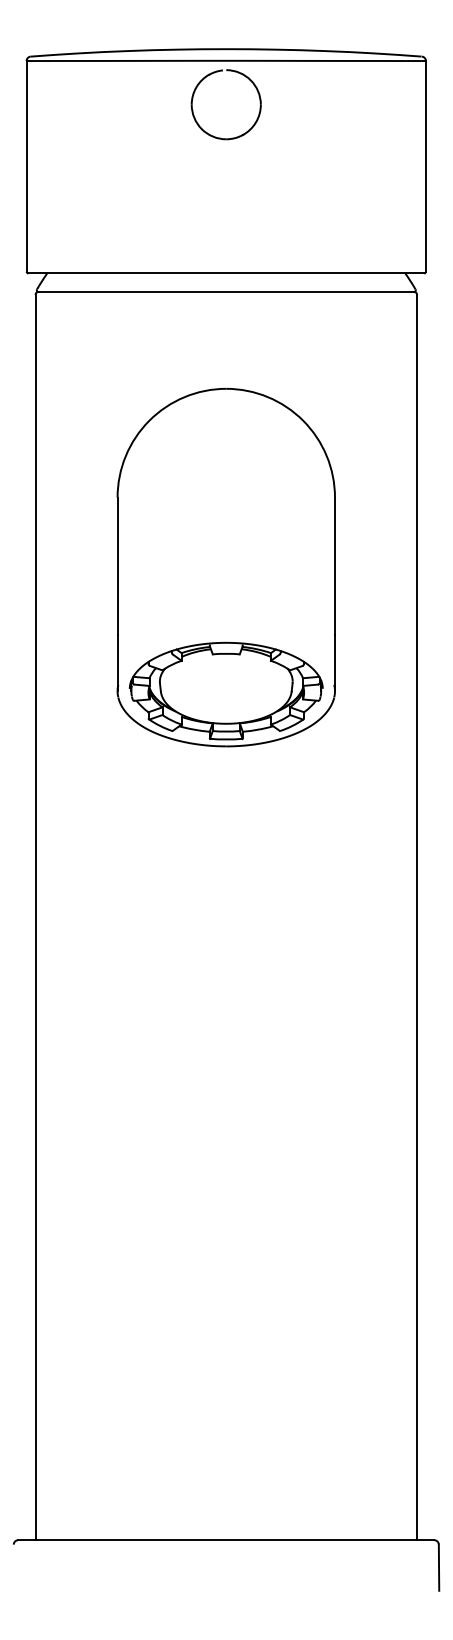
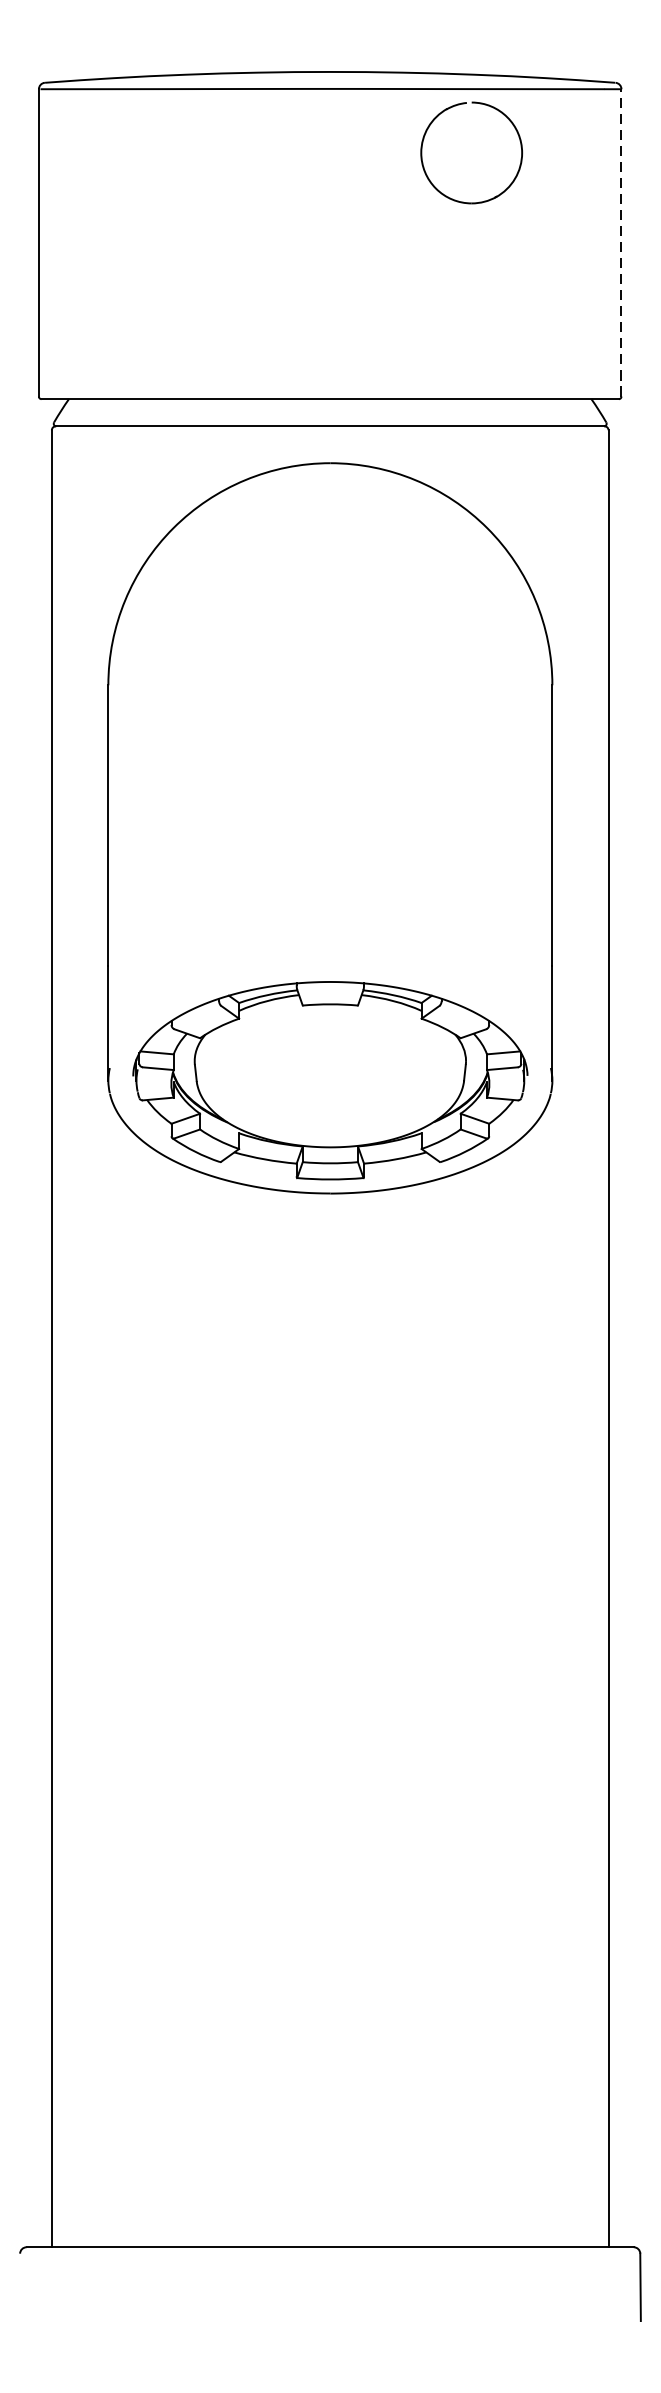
part: (193, 99) -> (423, 145), moved
line: (425, 165) -> (620, 241), solid -> dashed
part: (225, 567) -> (329, 828), size x1.4

